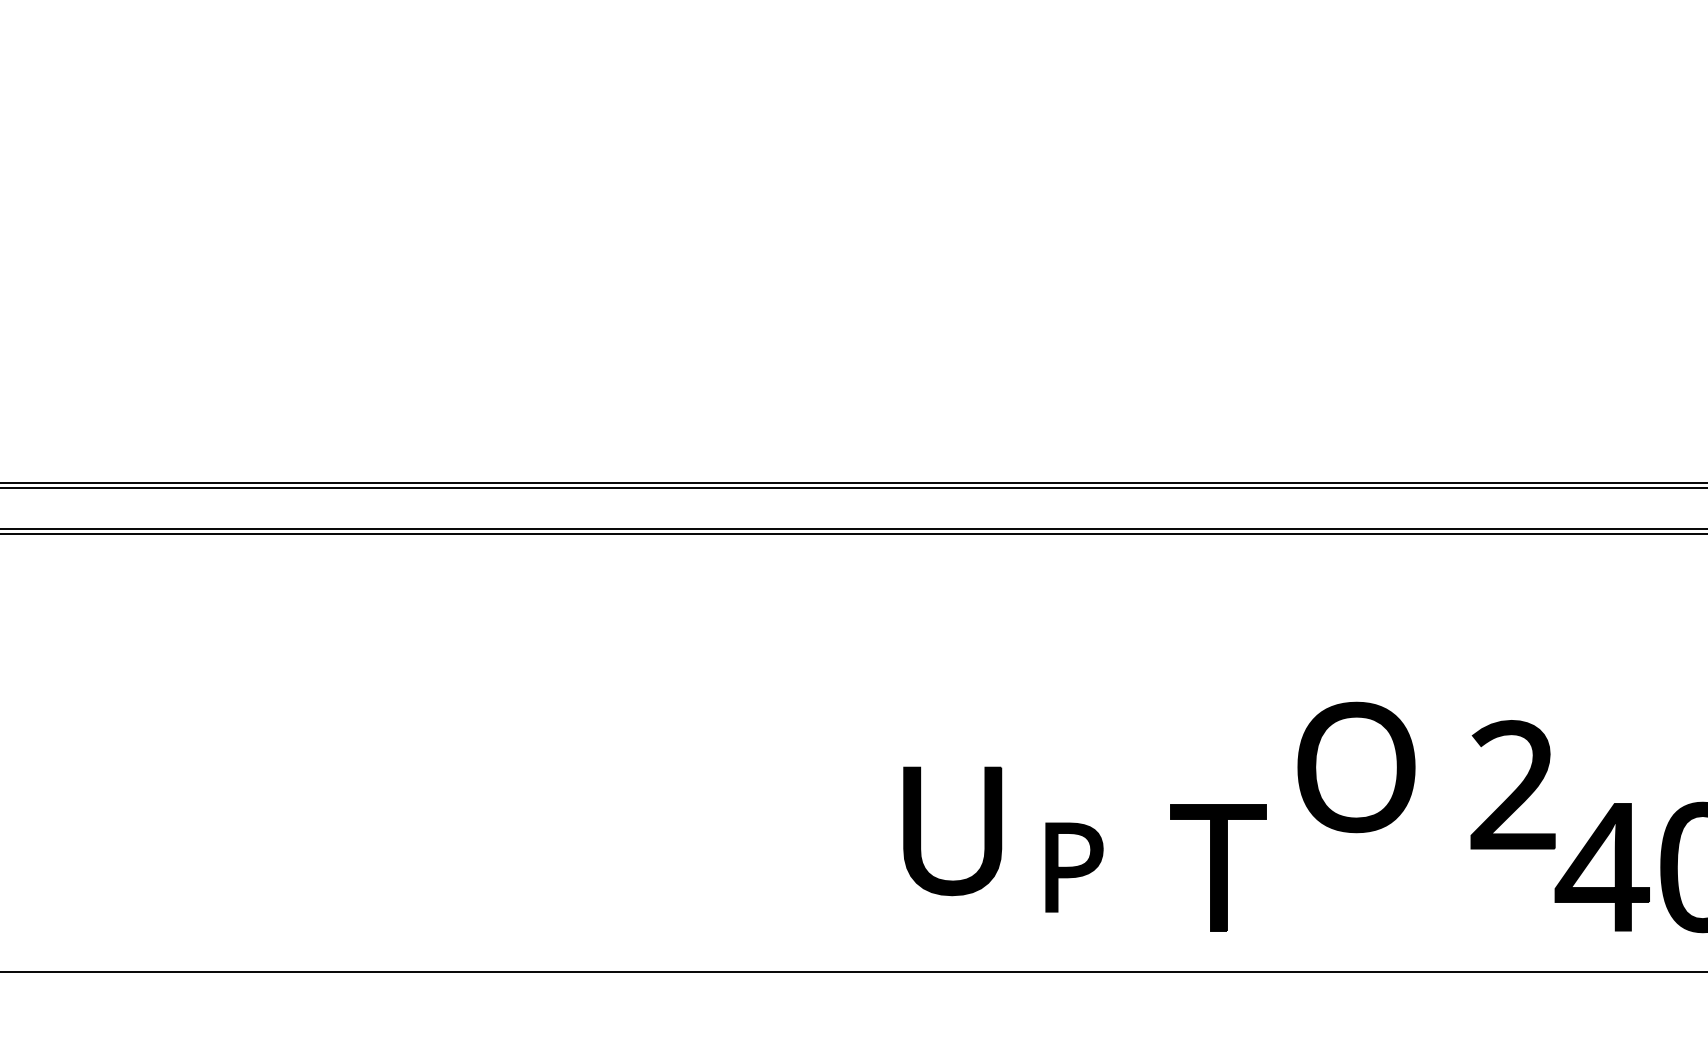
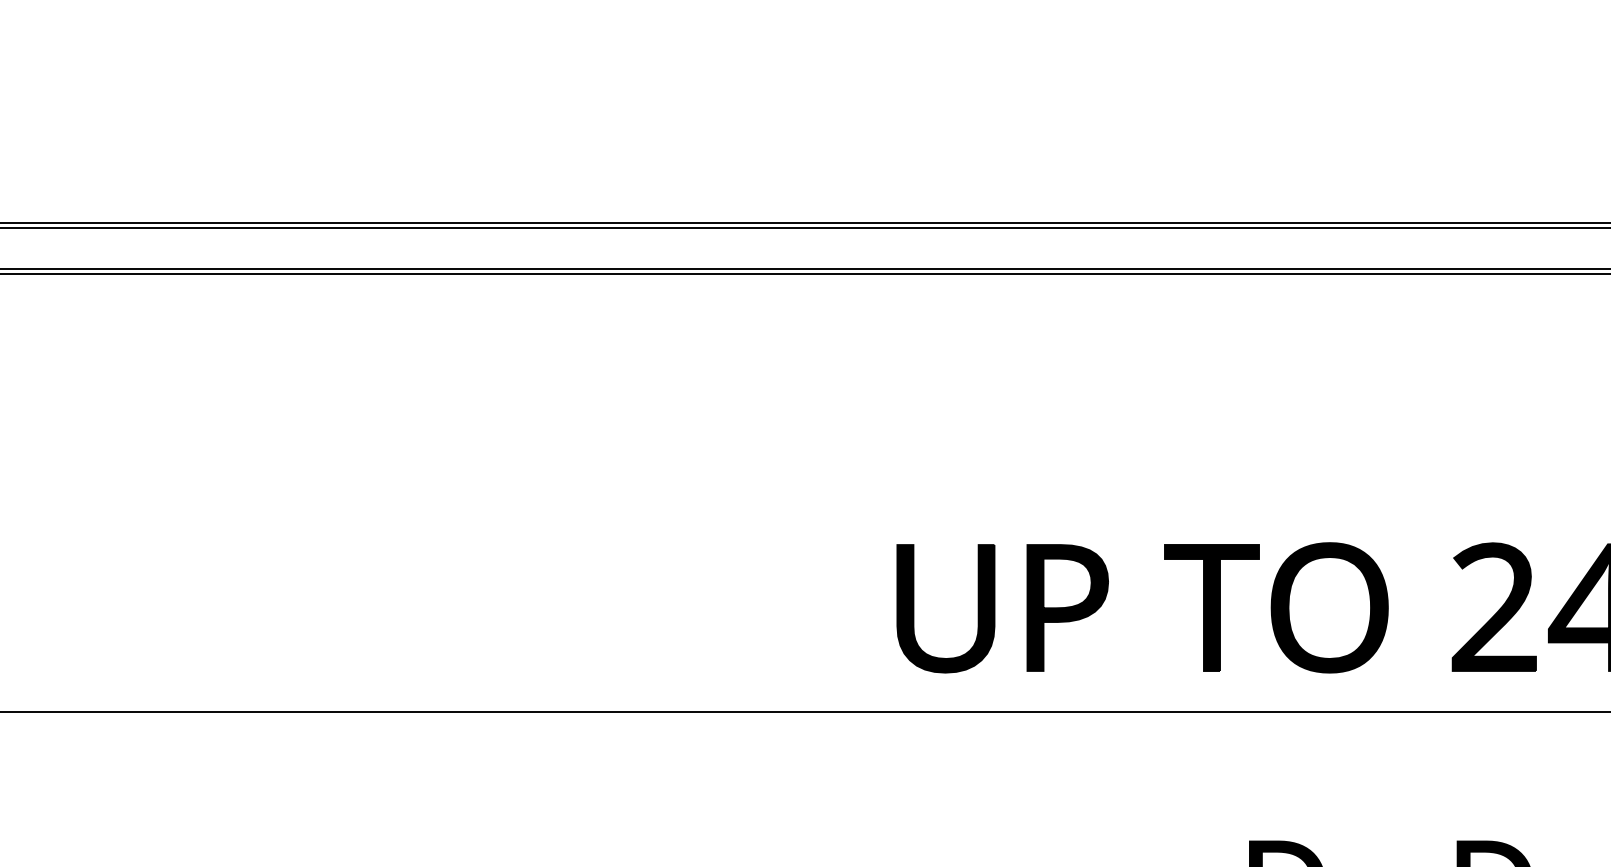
part: (1356, 767) -> (1329, 607), moved
part: (1512, 784) -> (1493, 606), moved
part: (921, 831) -> (914, 608), moved
part: (1074, 867) -> (1067, 607), size x1.43

